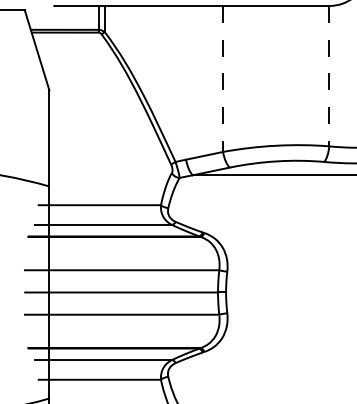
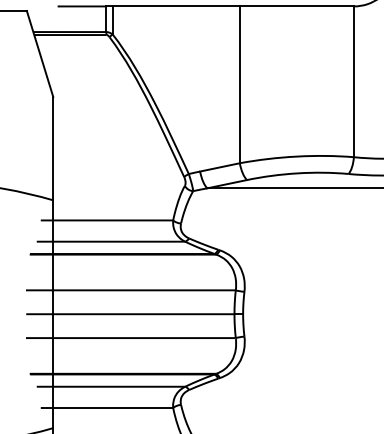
line: (329, 76) -> (354, 82), dashed -> solid
line: (223, 78) -> (240, 84), dashed -> solid

